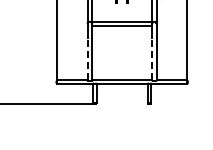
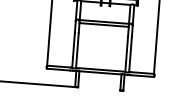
line: (87, 58) -> (73, 49), dashed -> solid
line: (152, 58) -> (127, 53), dashed -> solid

